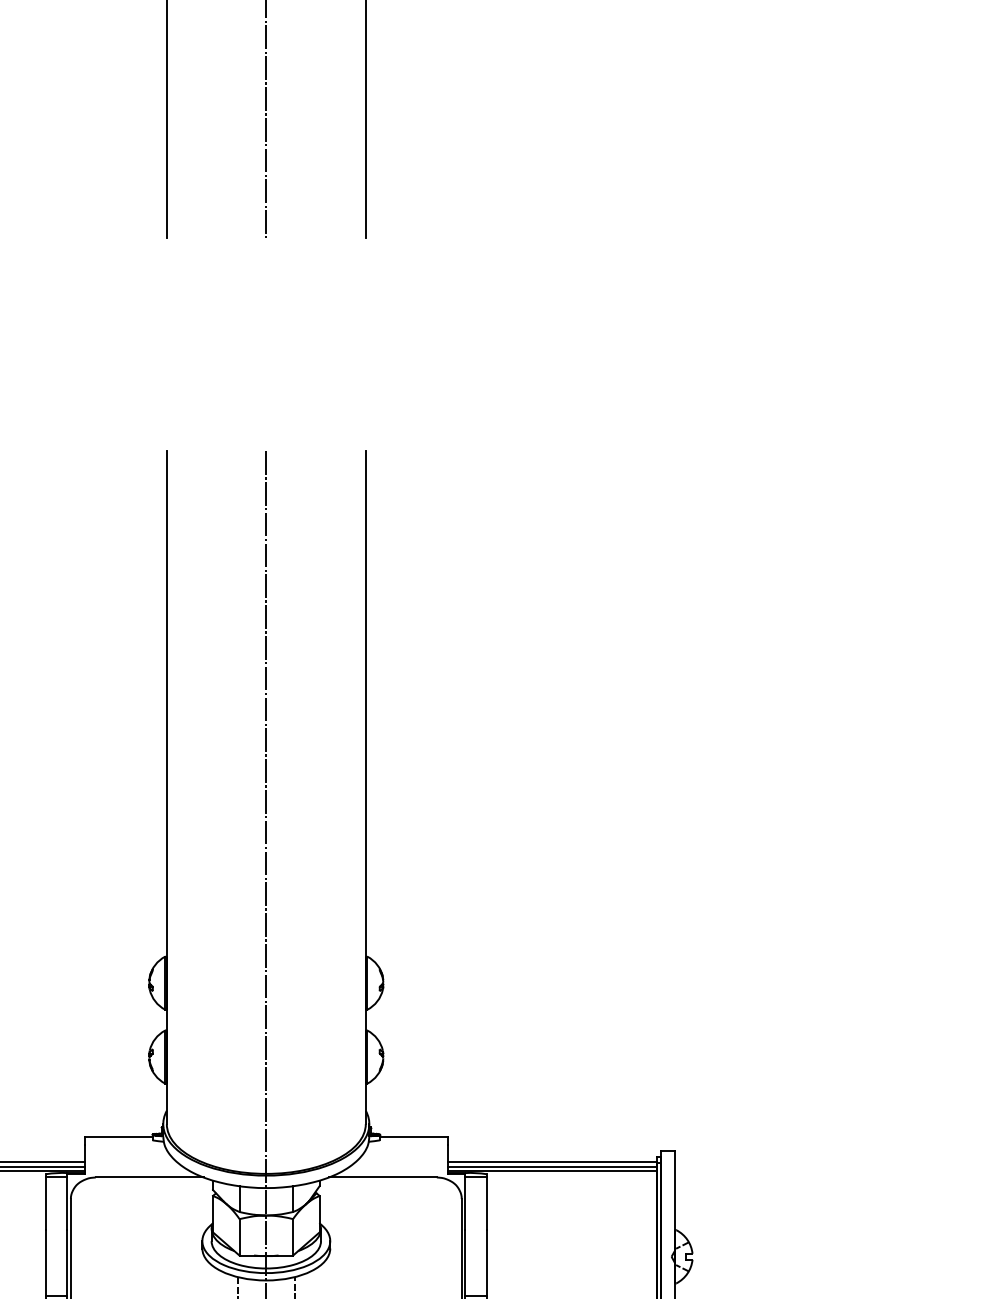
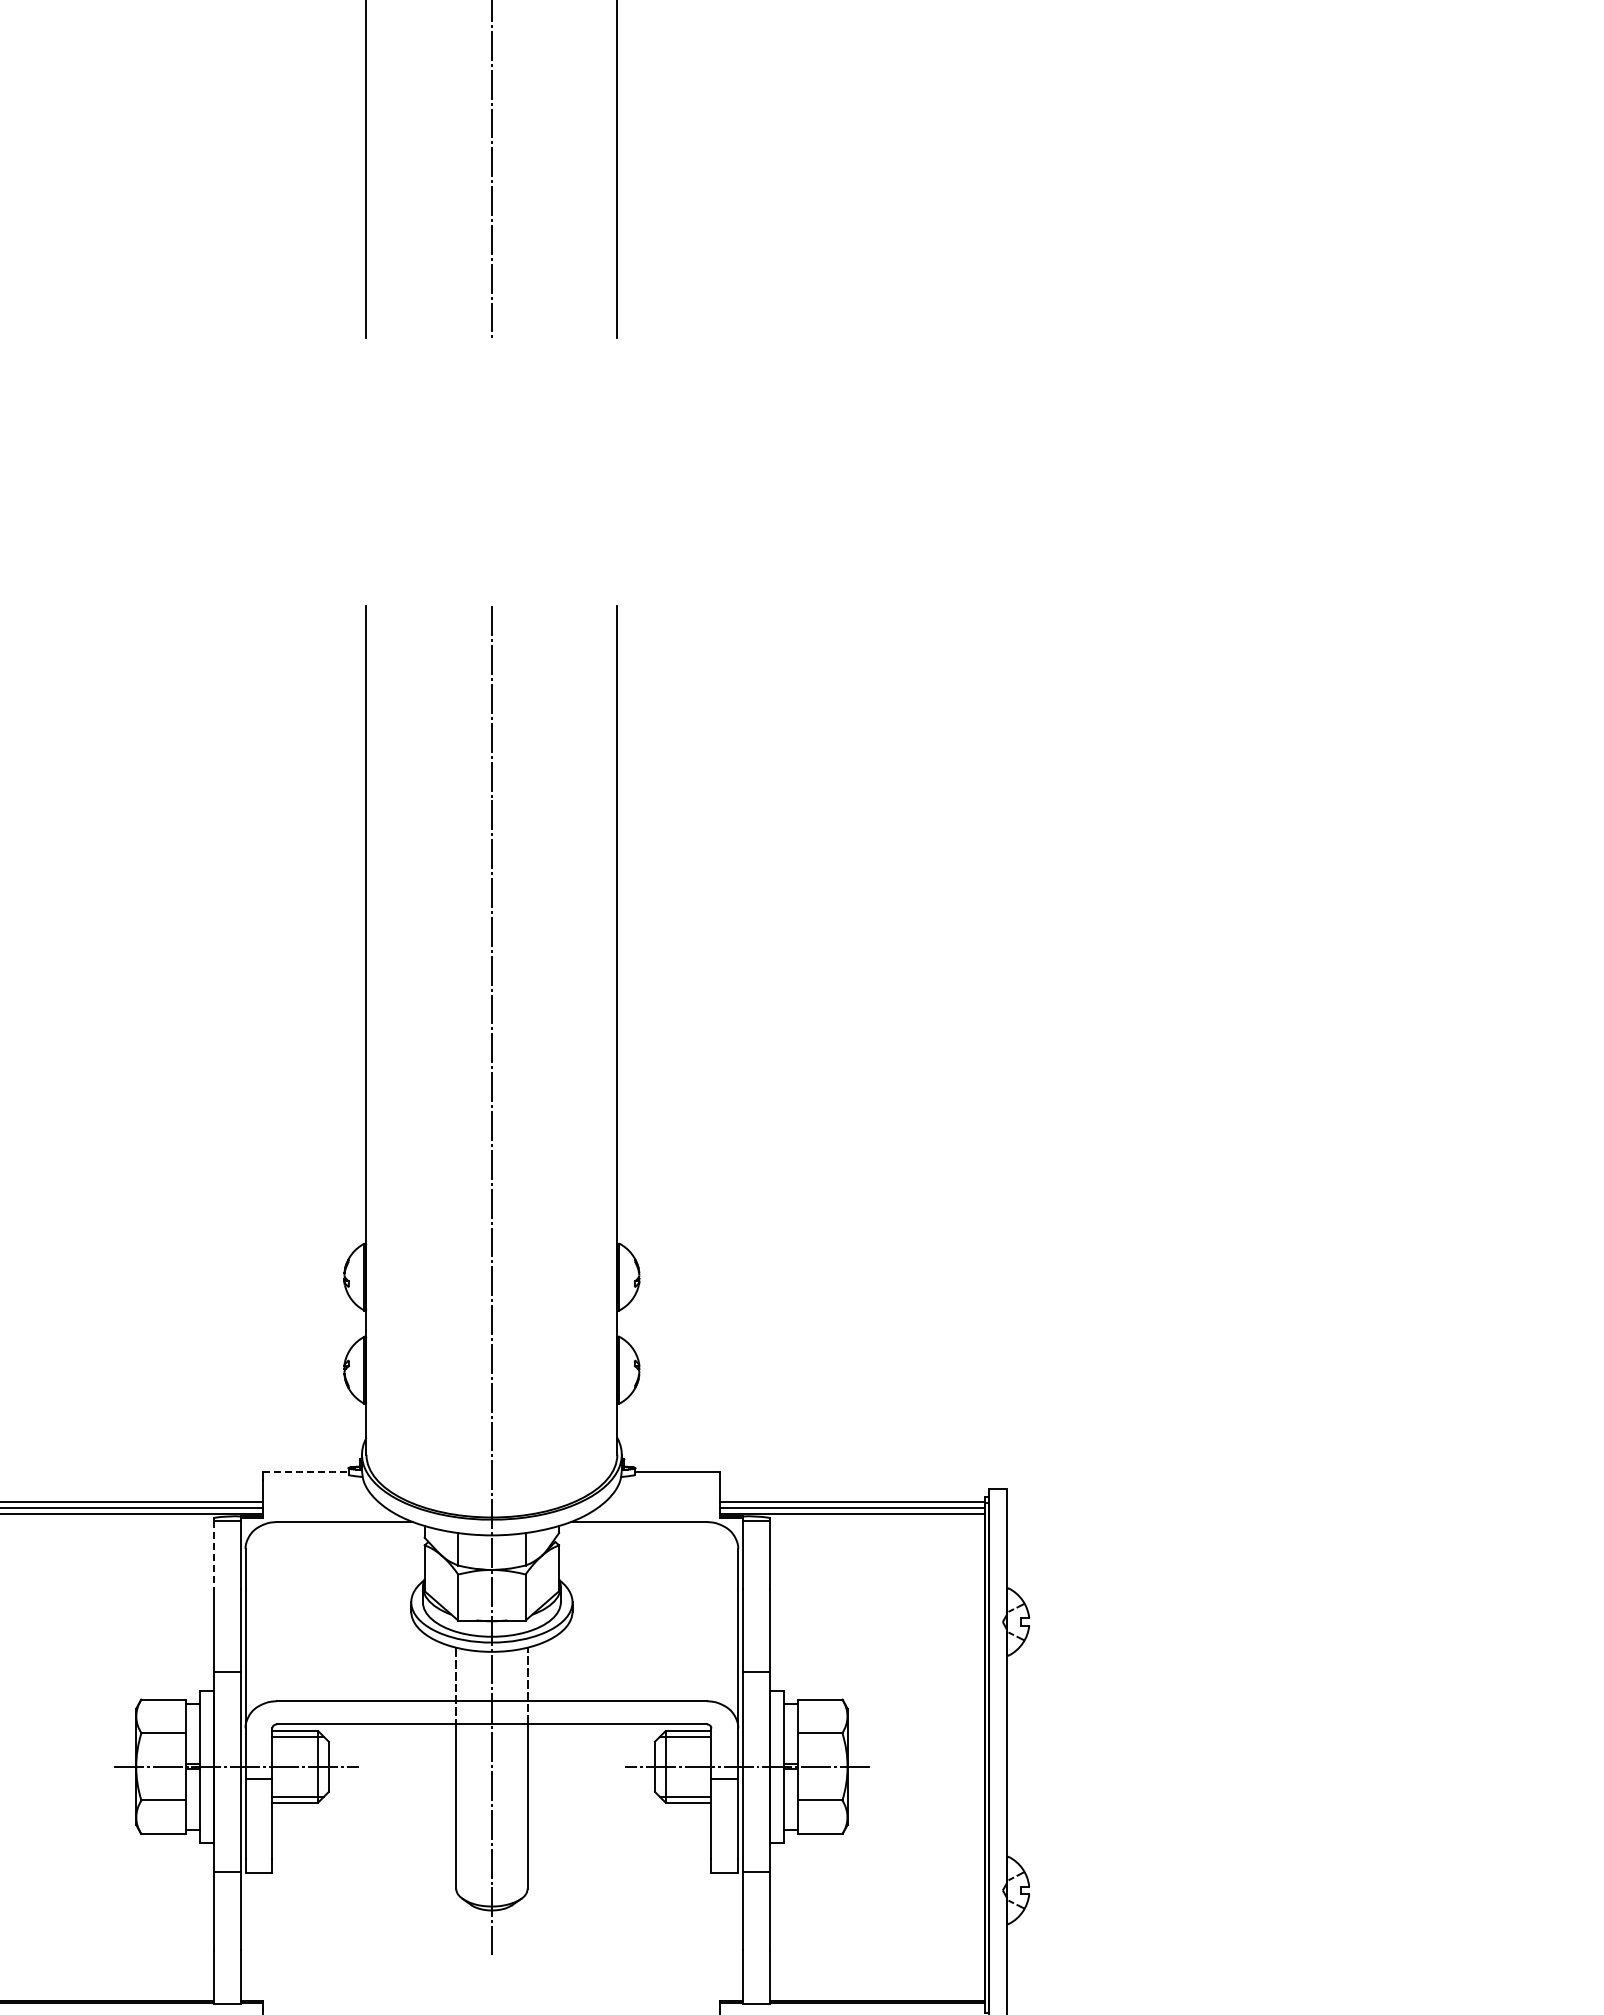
line: (119, 1137) -> (306, 1471), solid -> dashed
line: (46, 1203) -> (214, 1554), solid -> dashed

